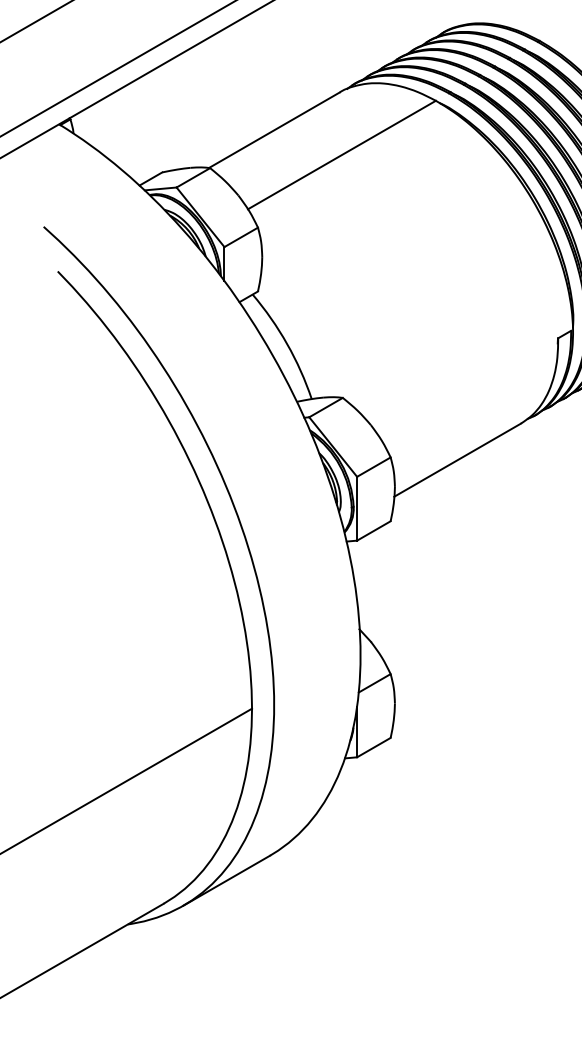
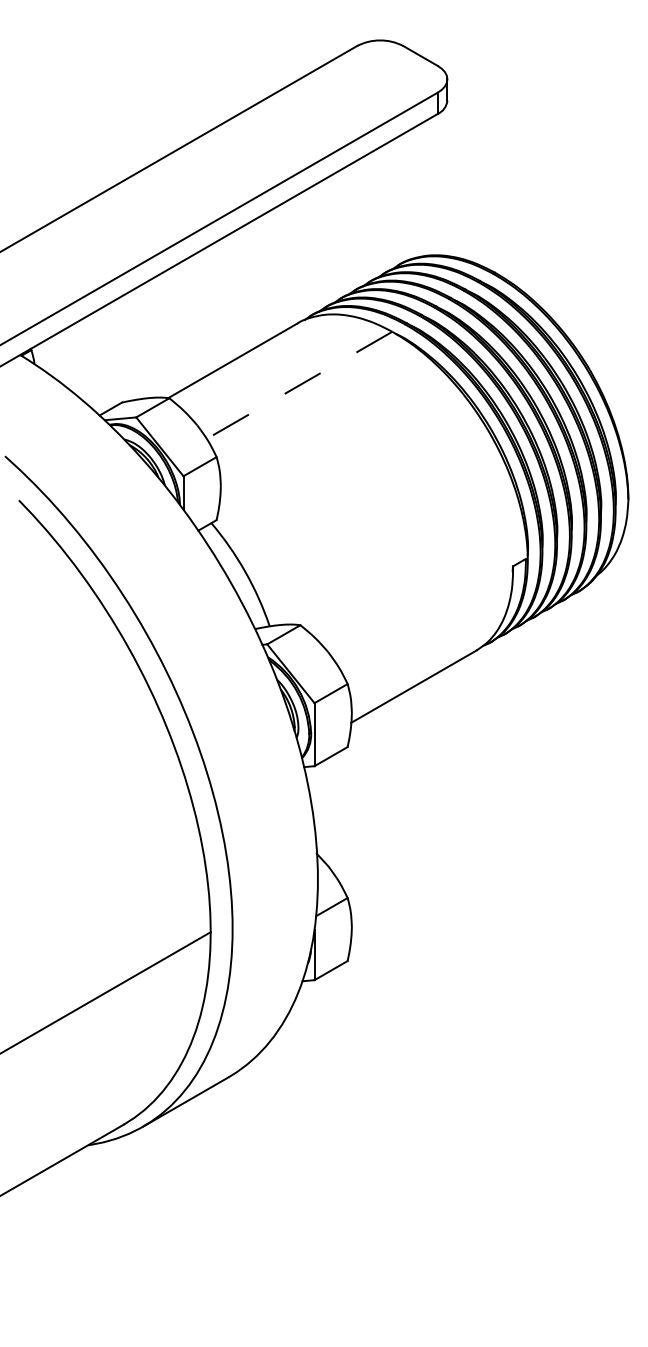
line: (341, 155) -> (299, 385), solid -> dashed

